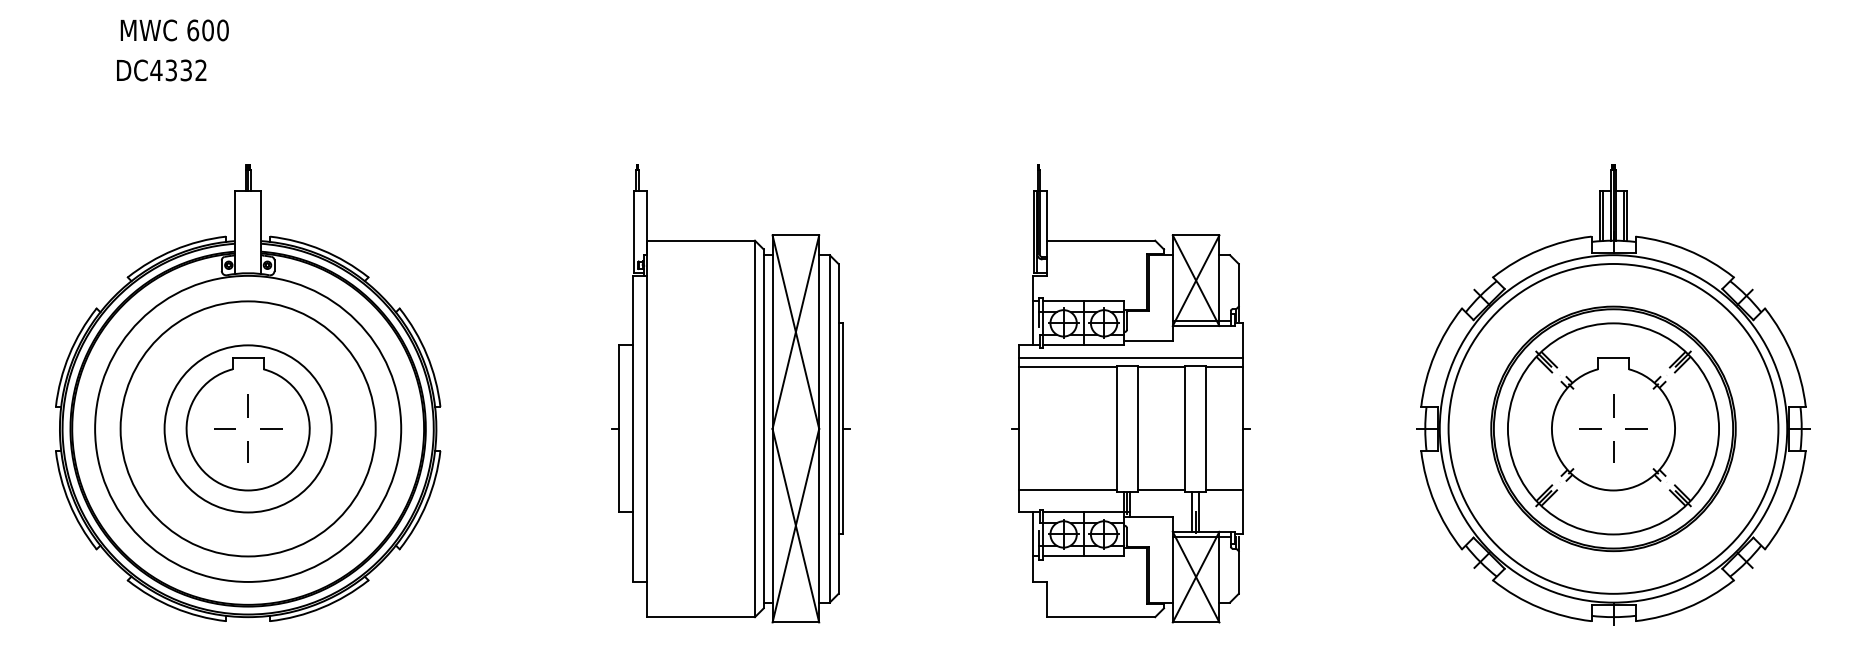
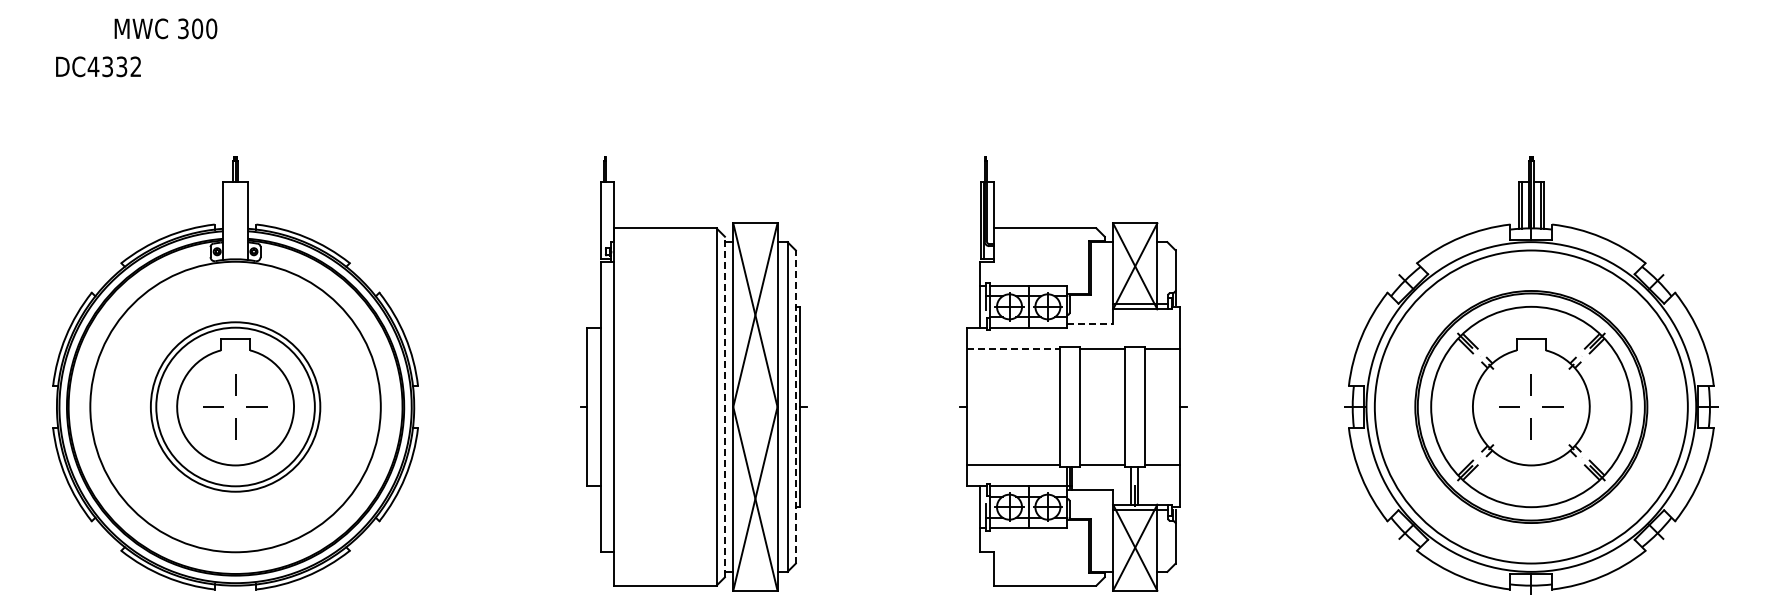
text: (193, 30) -> (183, 28), 600 -> 300
text: (161, 70) -> (98, 66), moved
line: (1148, 340) -> (1090, 323), solid -> dashed
line: (1131, 357) -> (1073, 339), removed
line: (1067, 367) -> (1013, 348), solid -> dashed
circle: (248, 428) -> (235, 406), size x0.7
line: (763, 428) -> (724, 406), solid -> dashed
line: (838, 429) -> (795, 407), solid -> dashed

